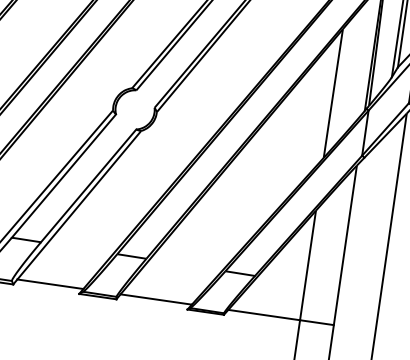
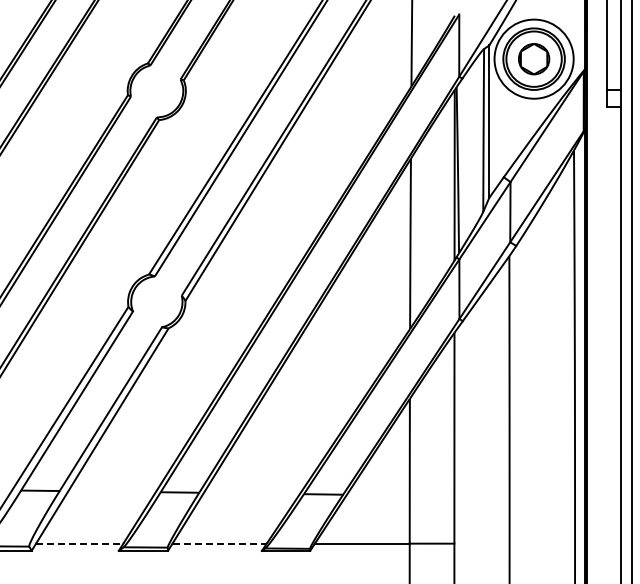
line: (50, 284) -> (79, 543), solid -> dashed
line: (156, 299) -> (220, 543), solid -> dashed

